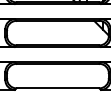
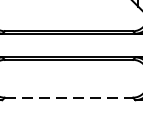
line: (58, 88) -> (69, 97), solid -> dashed

